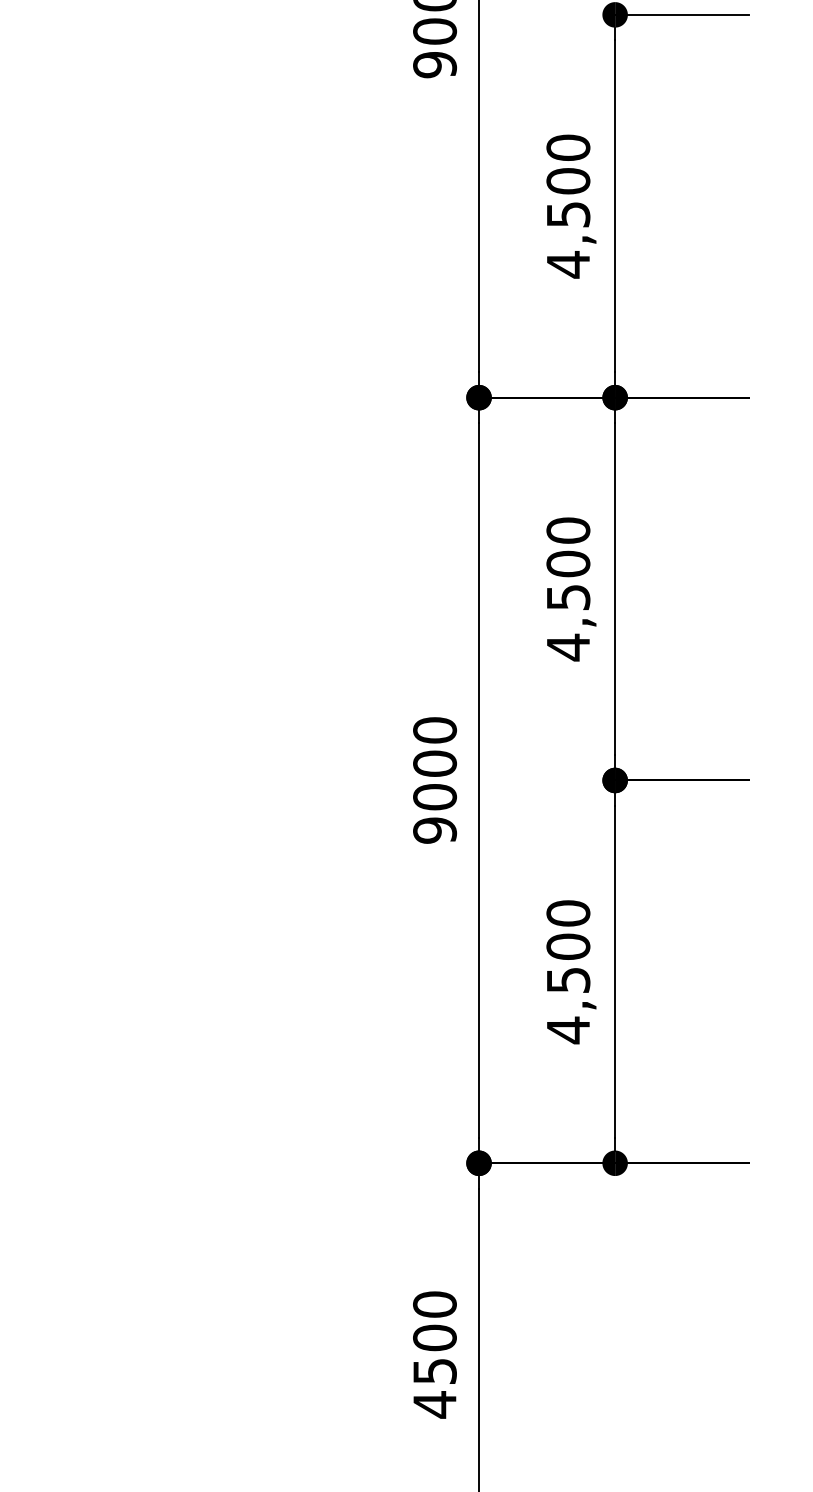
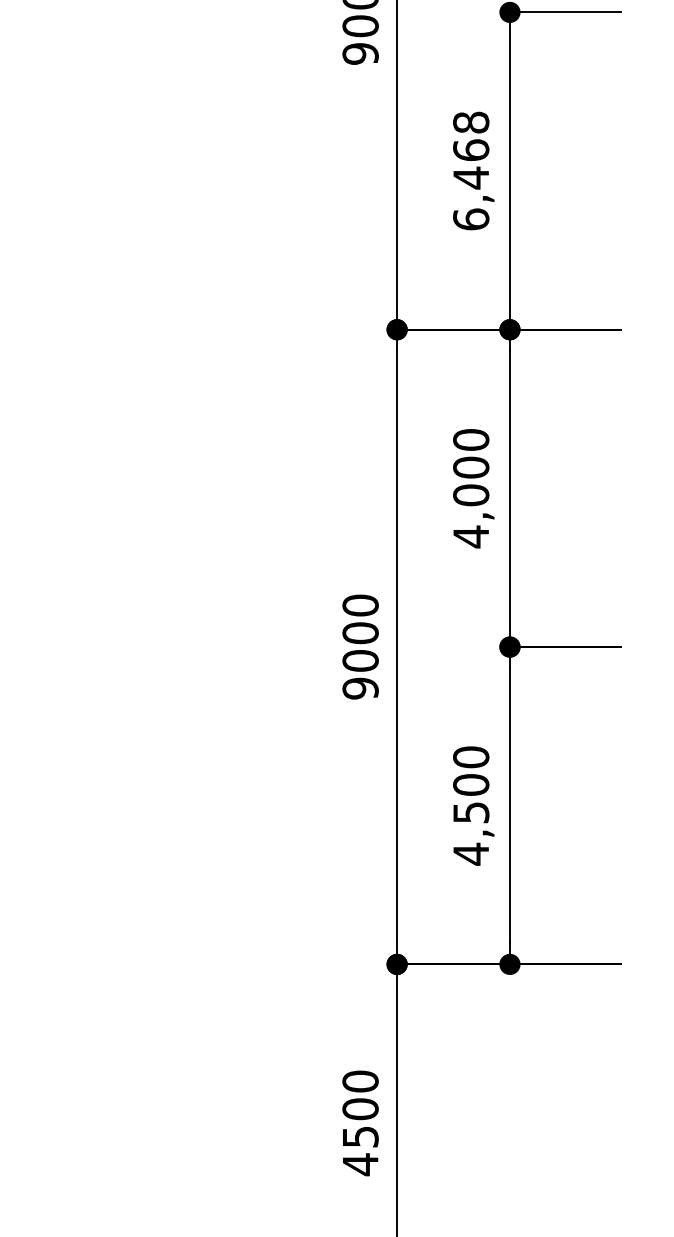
text: (568, 206) -> (471, 171), 4,500 -> 6,468
text: (568, 597) -> (471, 495), 4,500 -> 4,000

